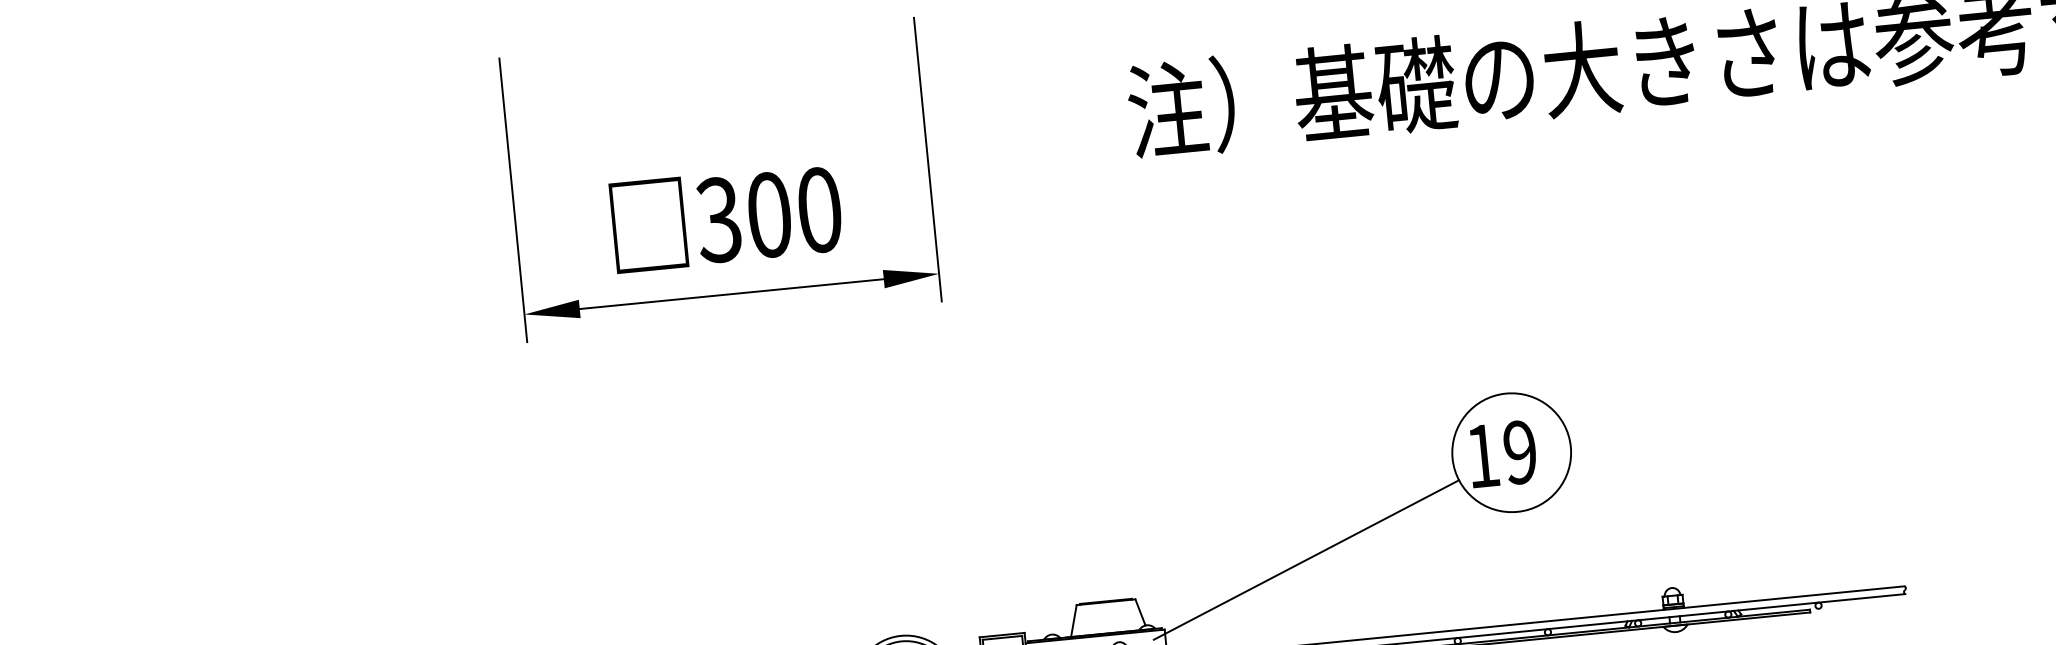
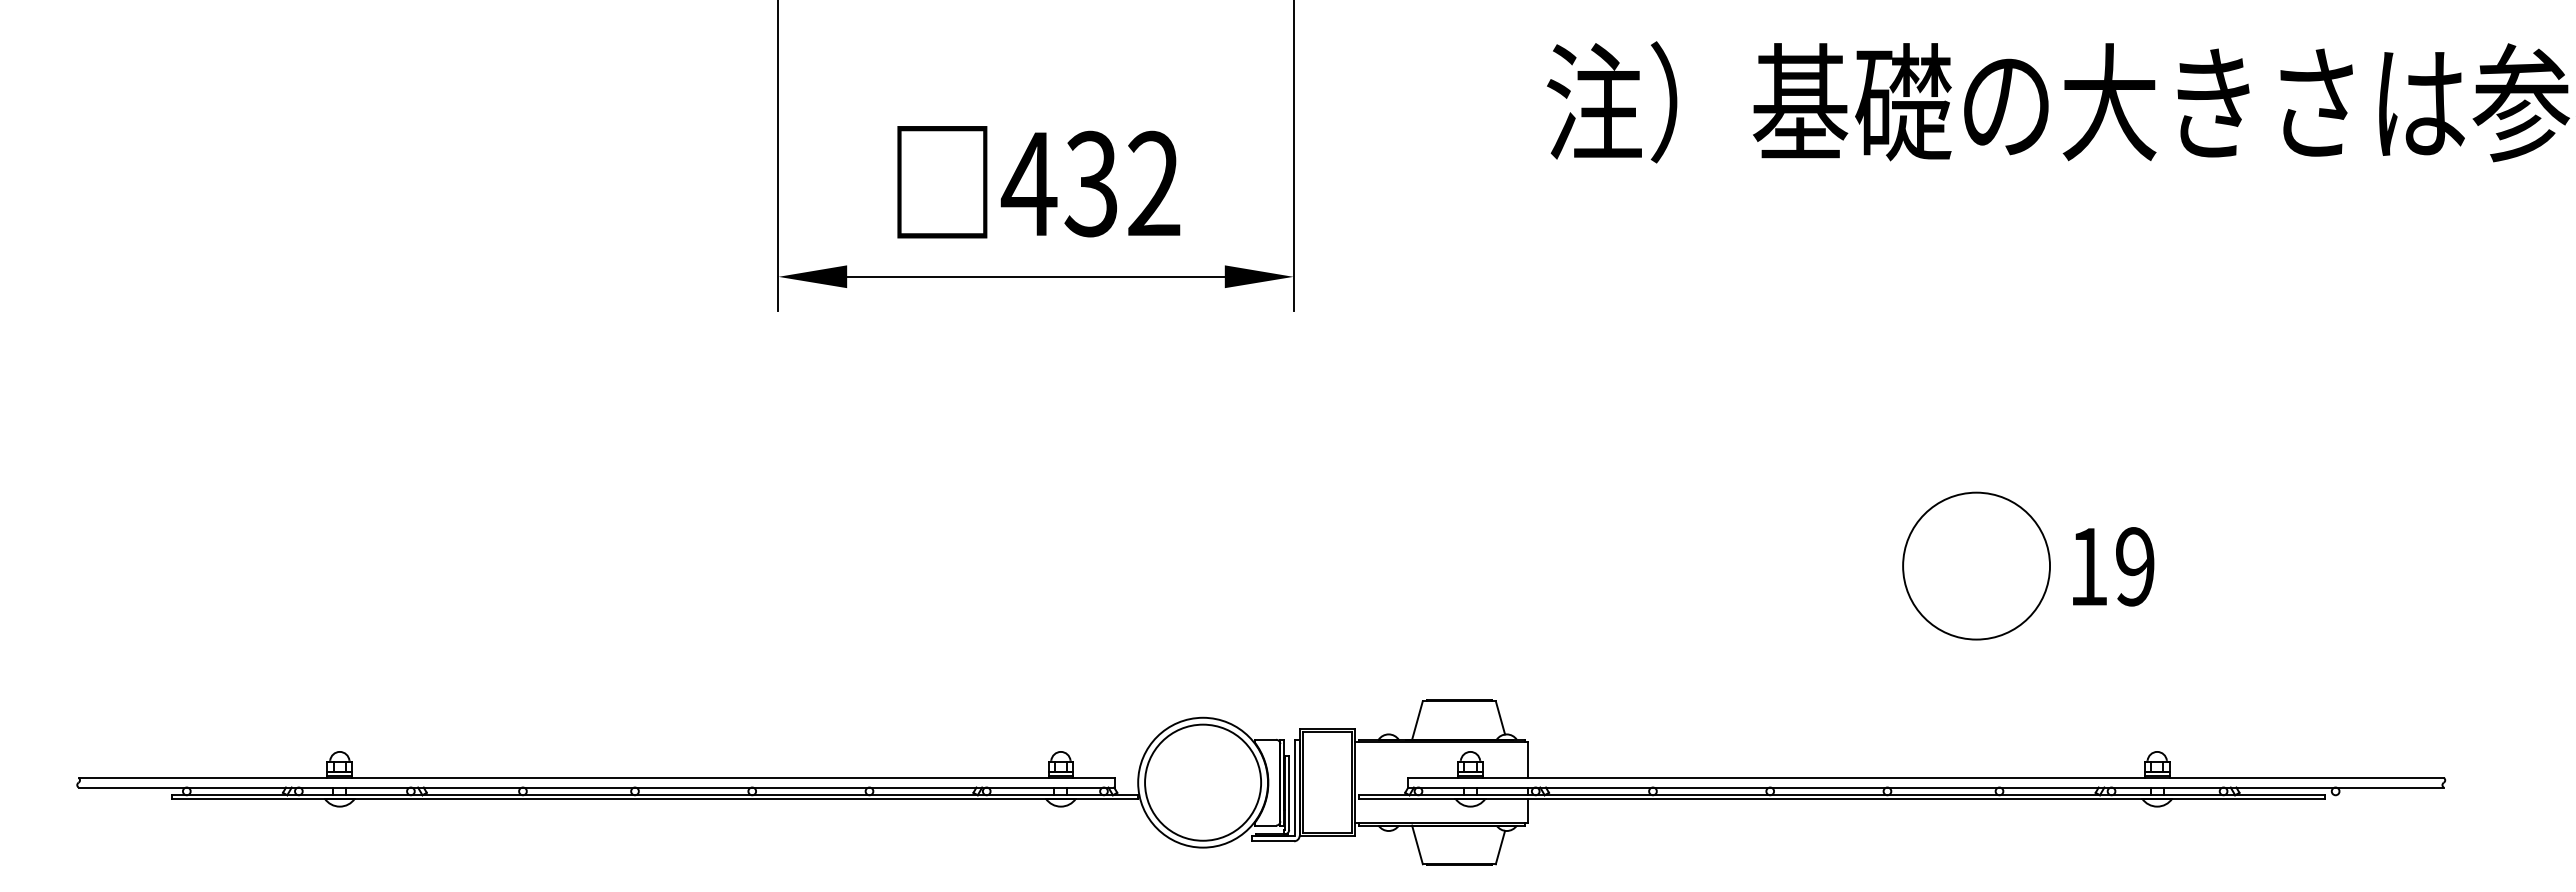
text: (768, 214) -> (1090, 183), 300 -> 432
text: (1502, 453) -> (2113, 566), moved
line: (1306, 560) -> (1710, 673), removed

